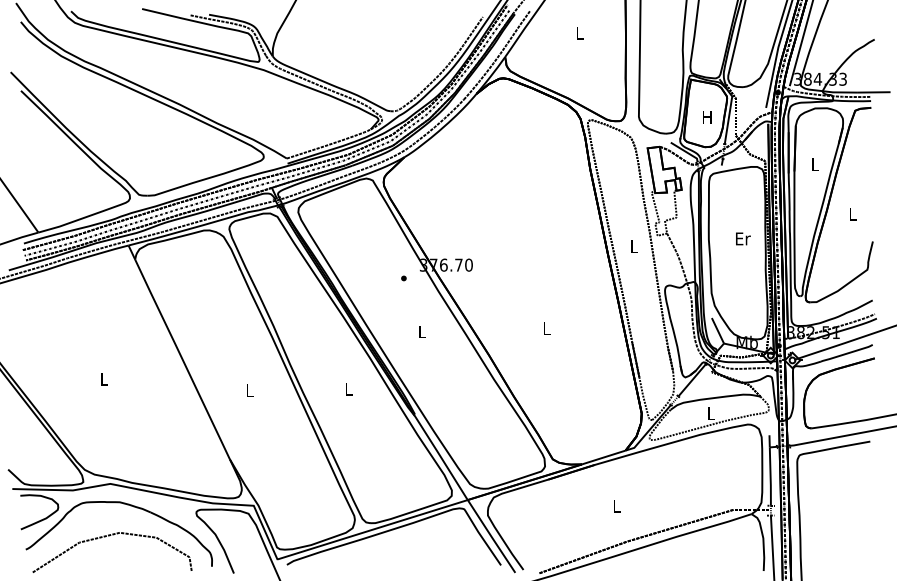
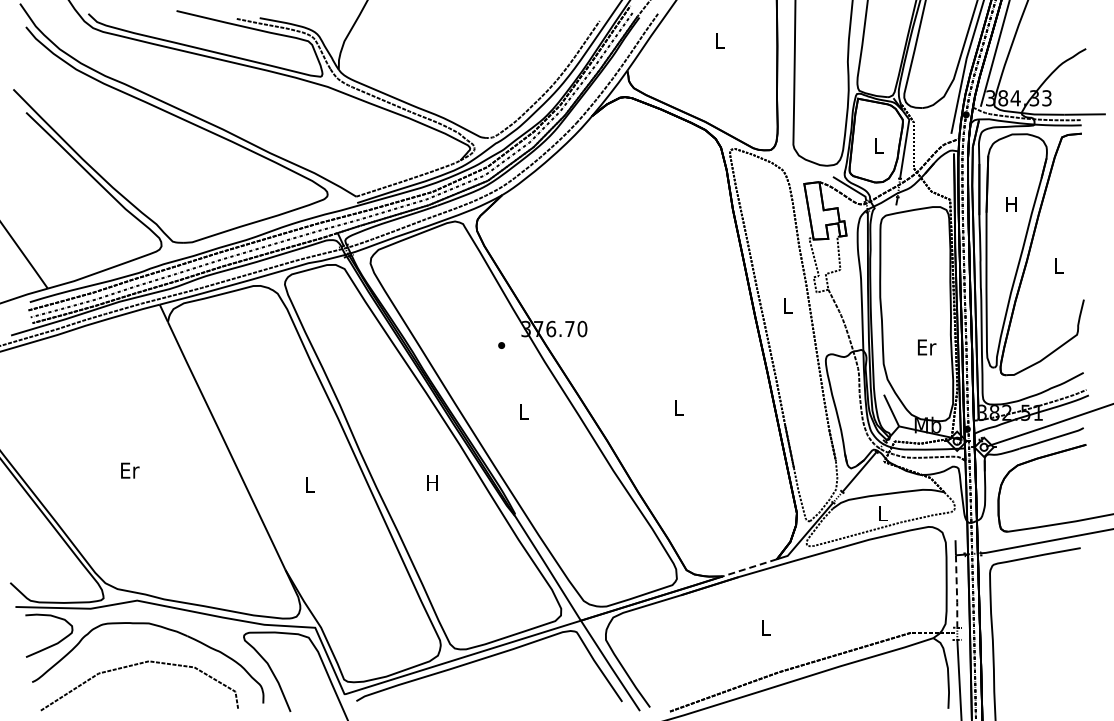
text: (707, 117) -> (878, 145), H -> L
text: (814, 164) -> (1011, 204), L -> H
text: (743, 238) -> (927, 347), moved
text: (104, 379) -> (130, 470), L -> Er
text: (348, 388) -> (432, 482), L -> H
line: (603, 458) -> (749, 568), solid -> dashed
line: (770, 477) -> (956, 592), solid -> dashed

